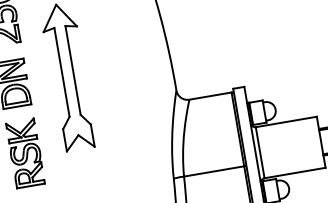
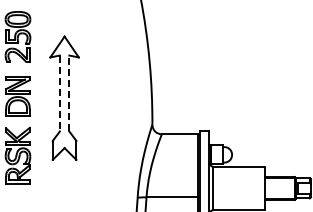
line: (73, 70) -> (69, 93), solid -> dashed
line: (61, 72) -> (59, 93), solid -> dashed

